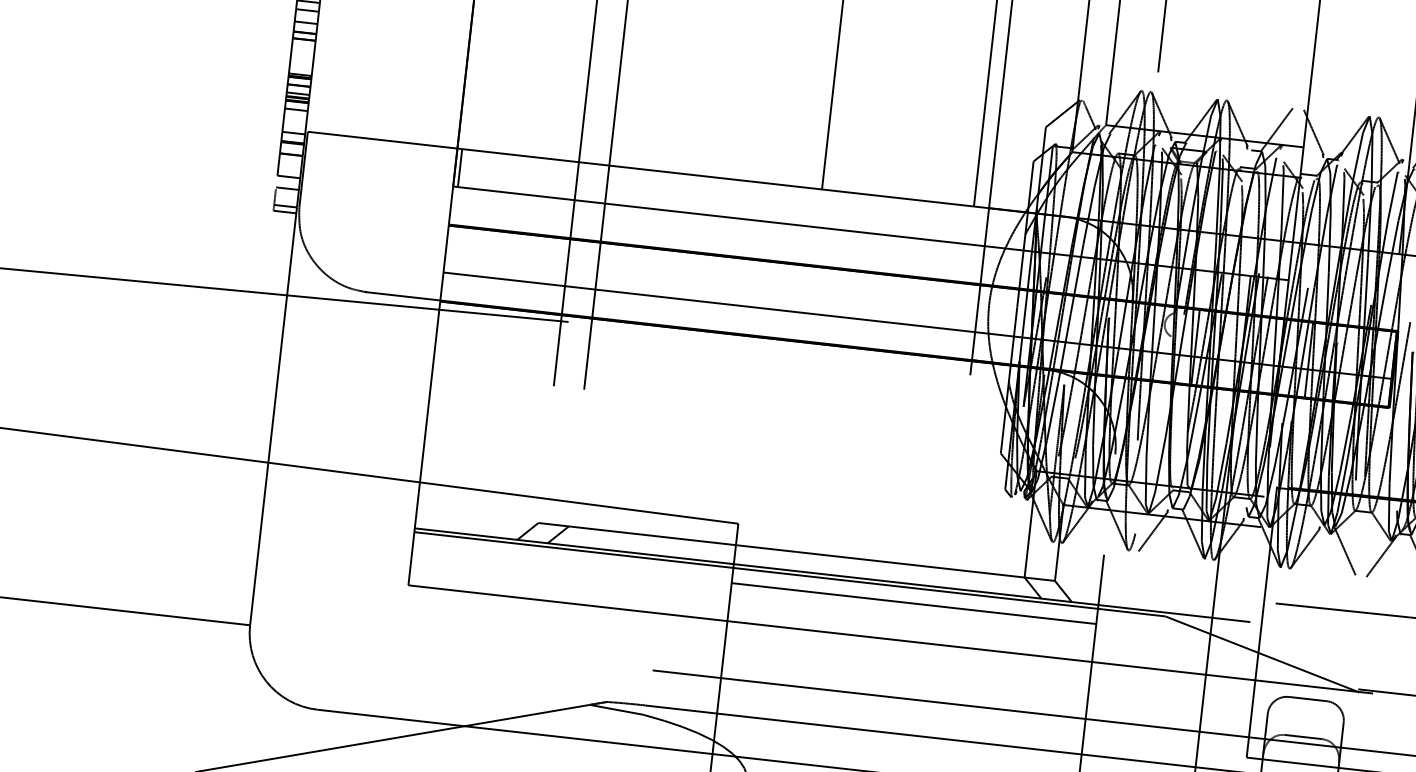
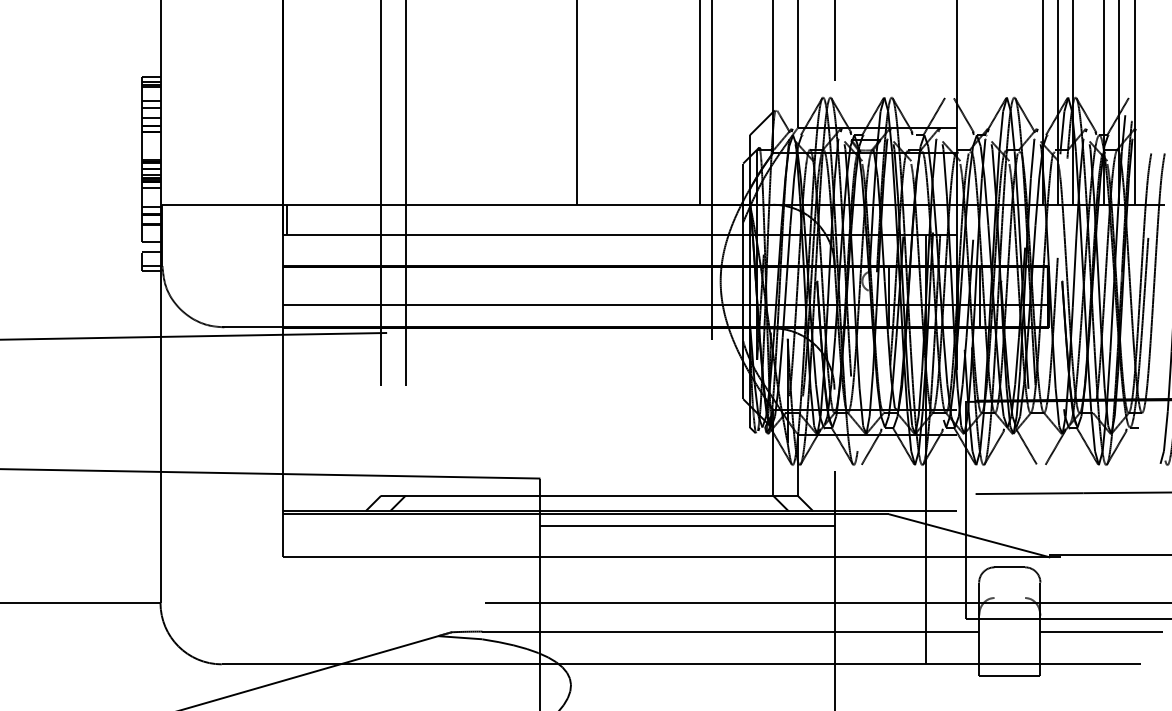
line: (1303, 736) -> (1009, 597), removed

